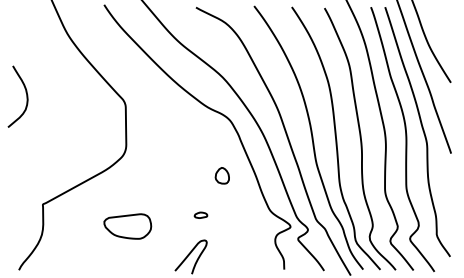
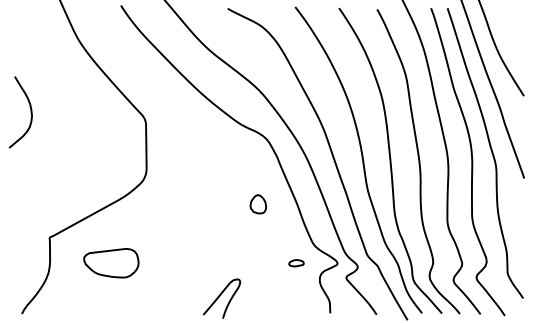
part: (201, 215) -> (296, 263), moved
part: (127, 226) -> (111, 263), moved

